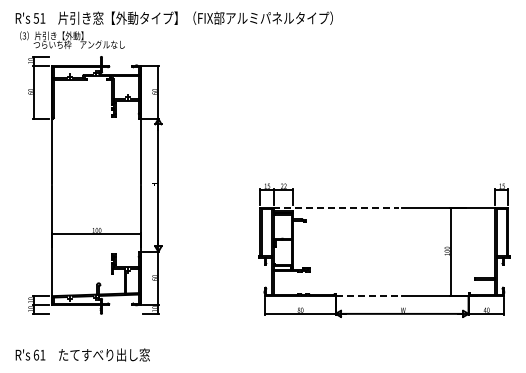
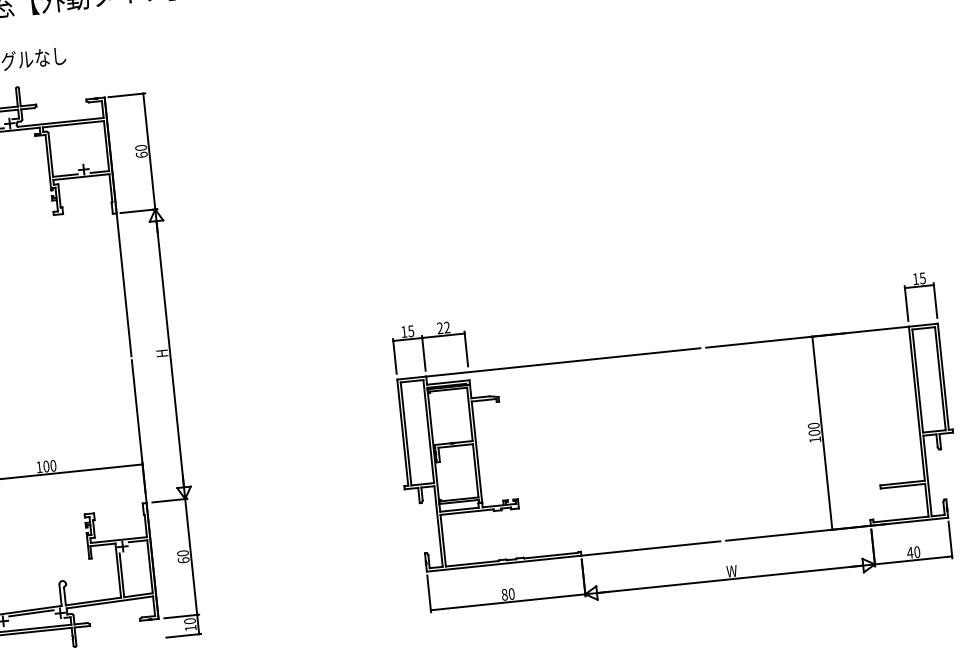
line: (336, 207) -> (563, 362), dashed -> solid
line: (367, 296) -> (650, 549), dashed -> solid

